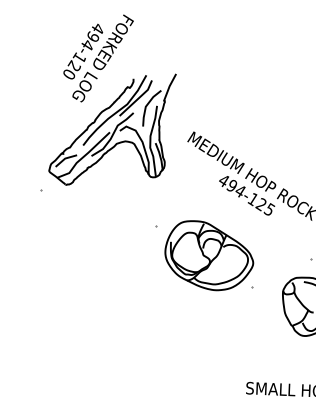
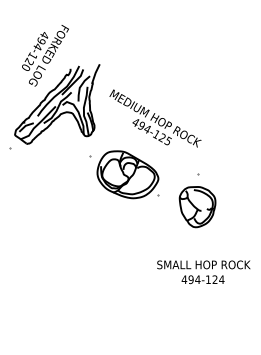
part: (109, 104) -> (54, 87), moved

